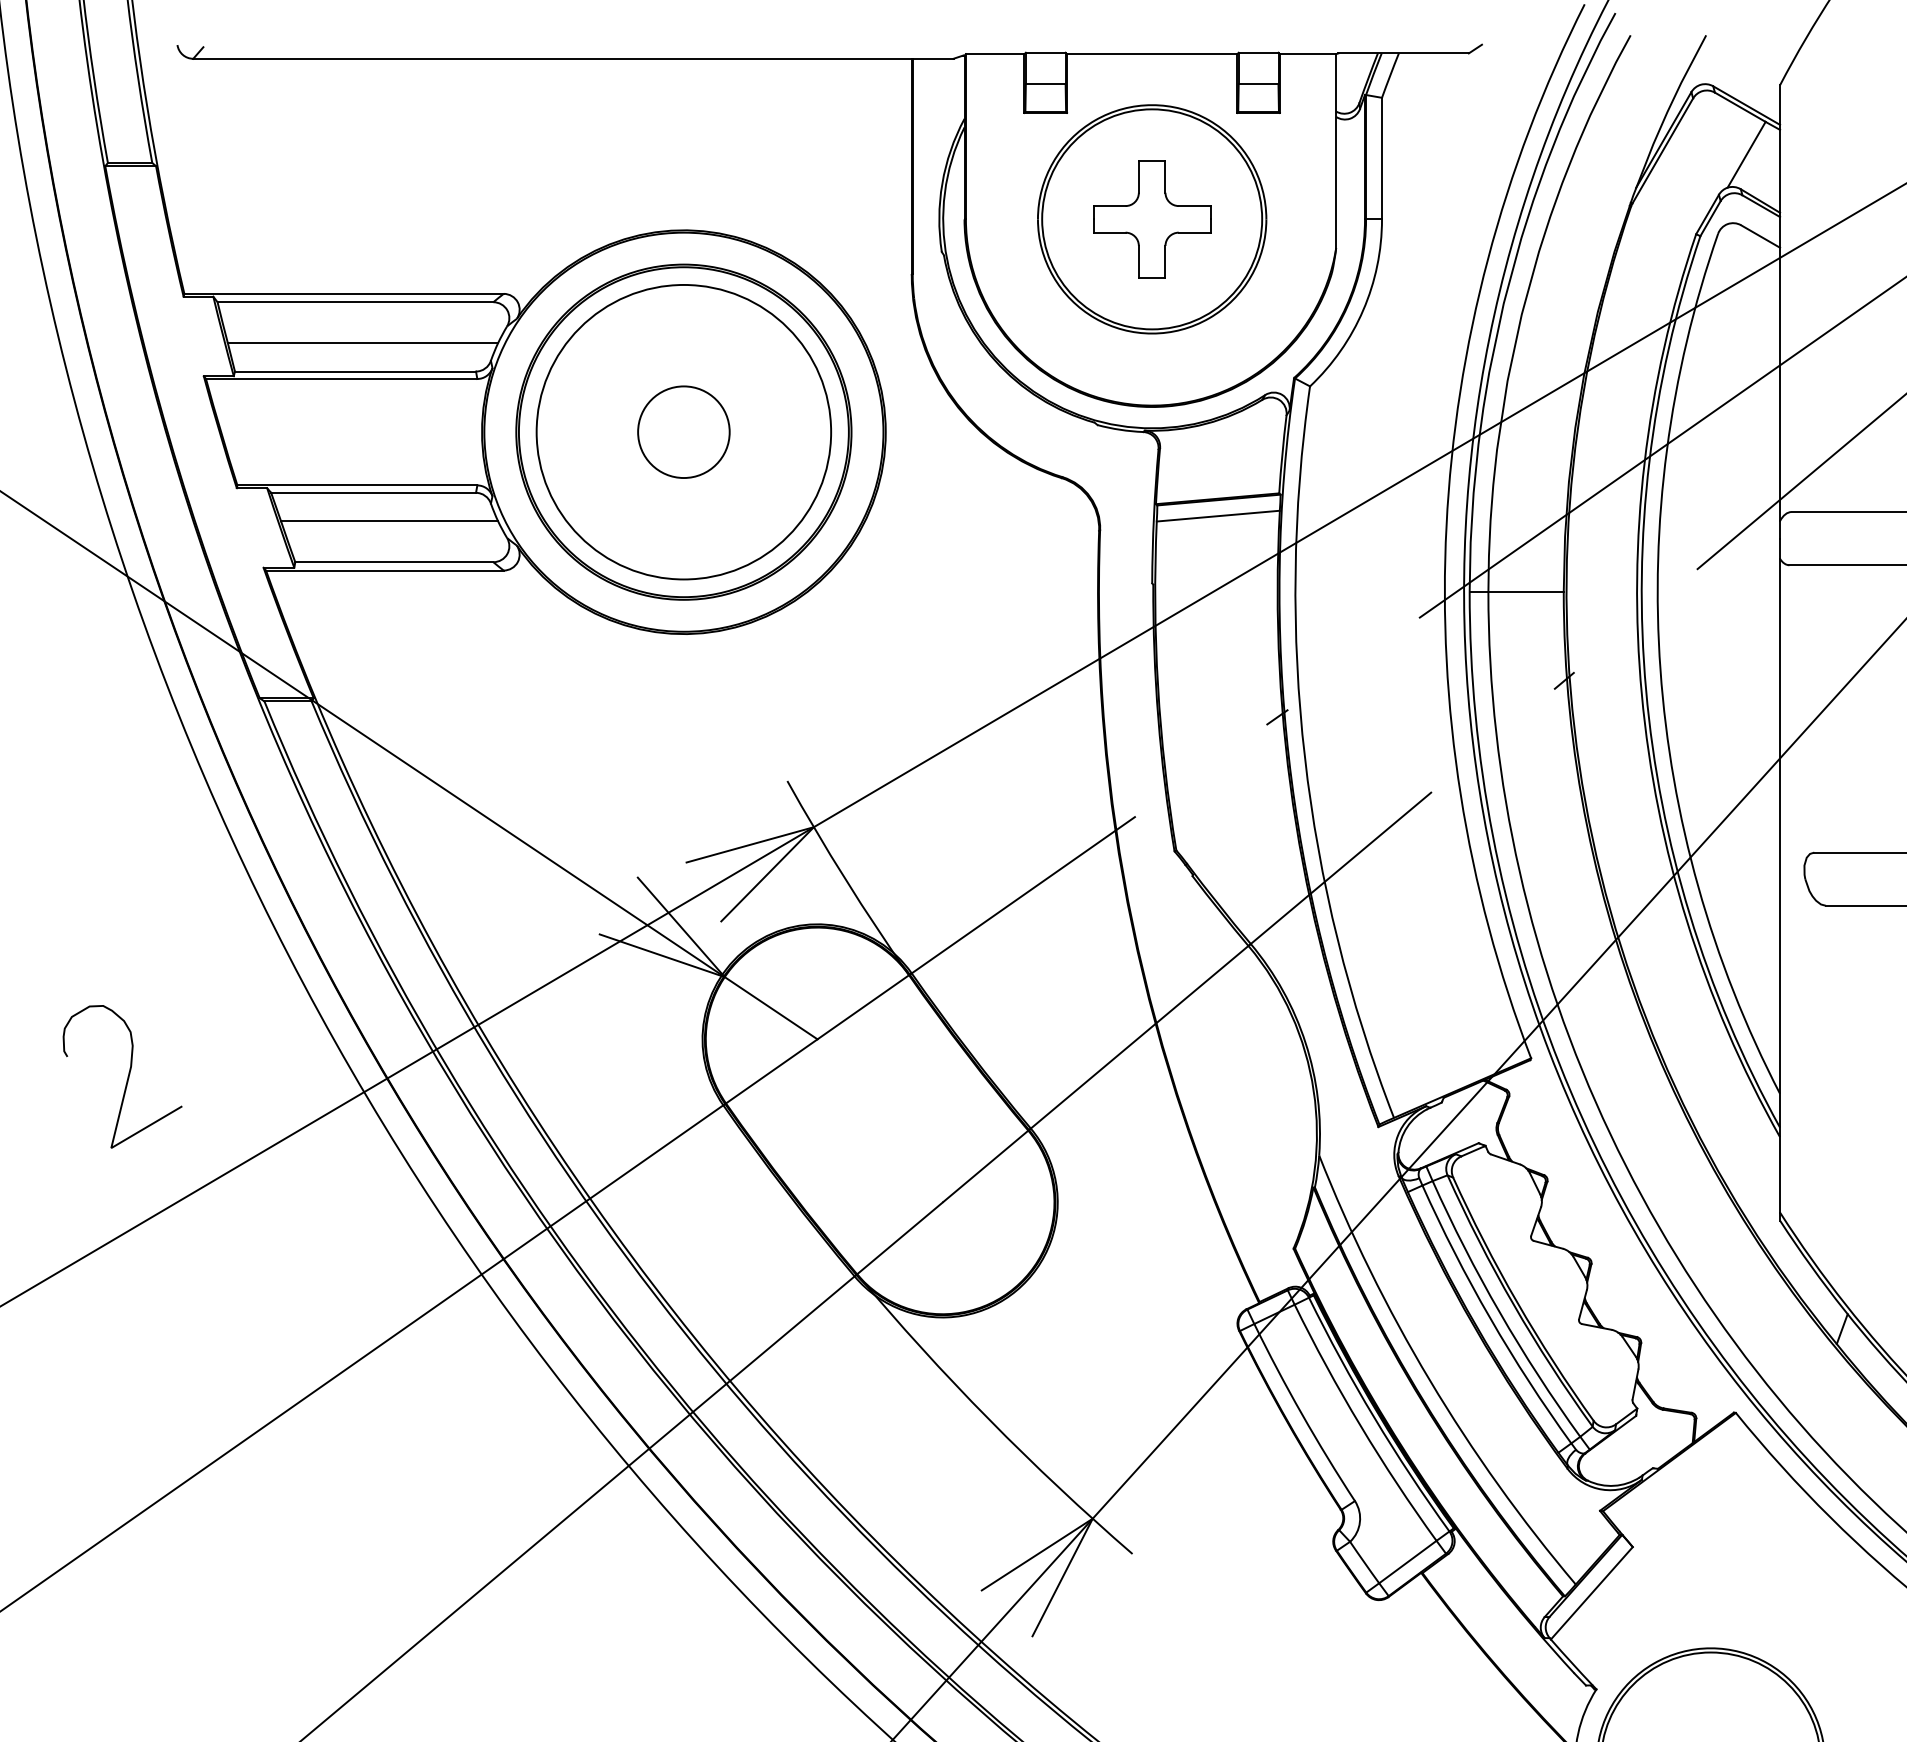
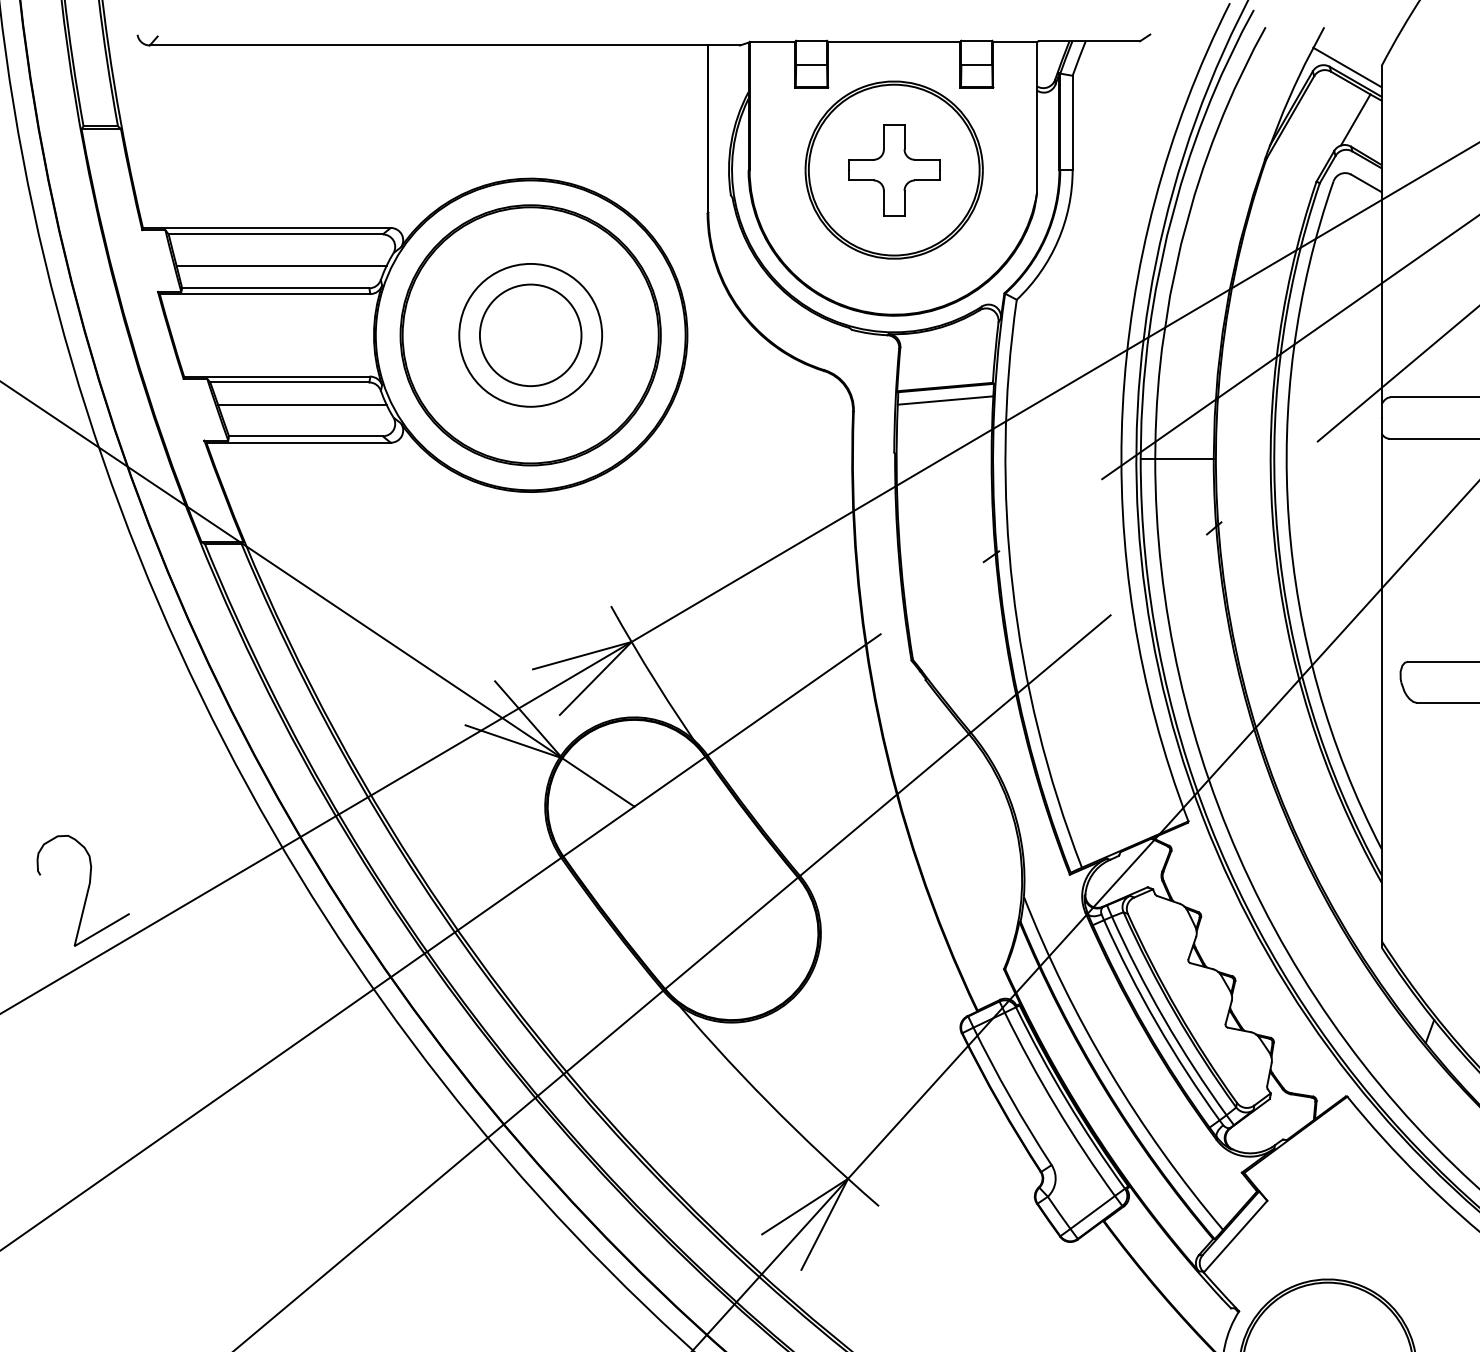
line: (1735, 86) -> (1347, 66), added
circle: (683, 431) -> (530, 334), size x1.43
circle: (683, 432) -> (530, 335), size x0.62
curve: (127, 1076) -> (87, 890), moved

